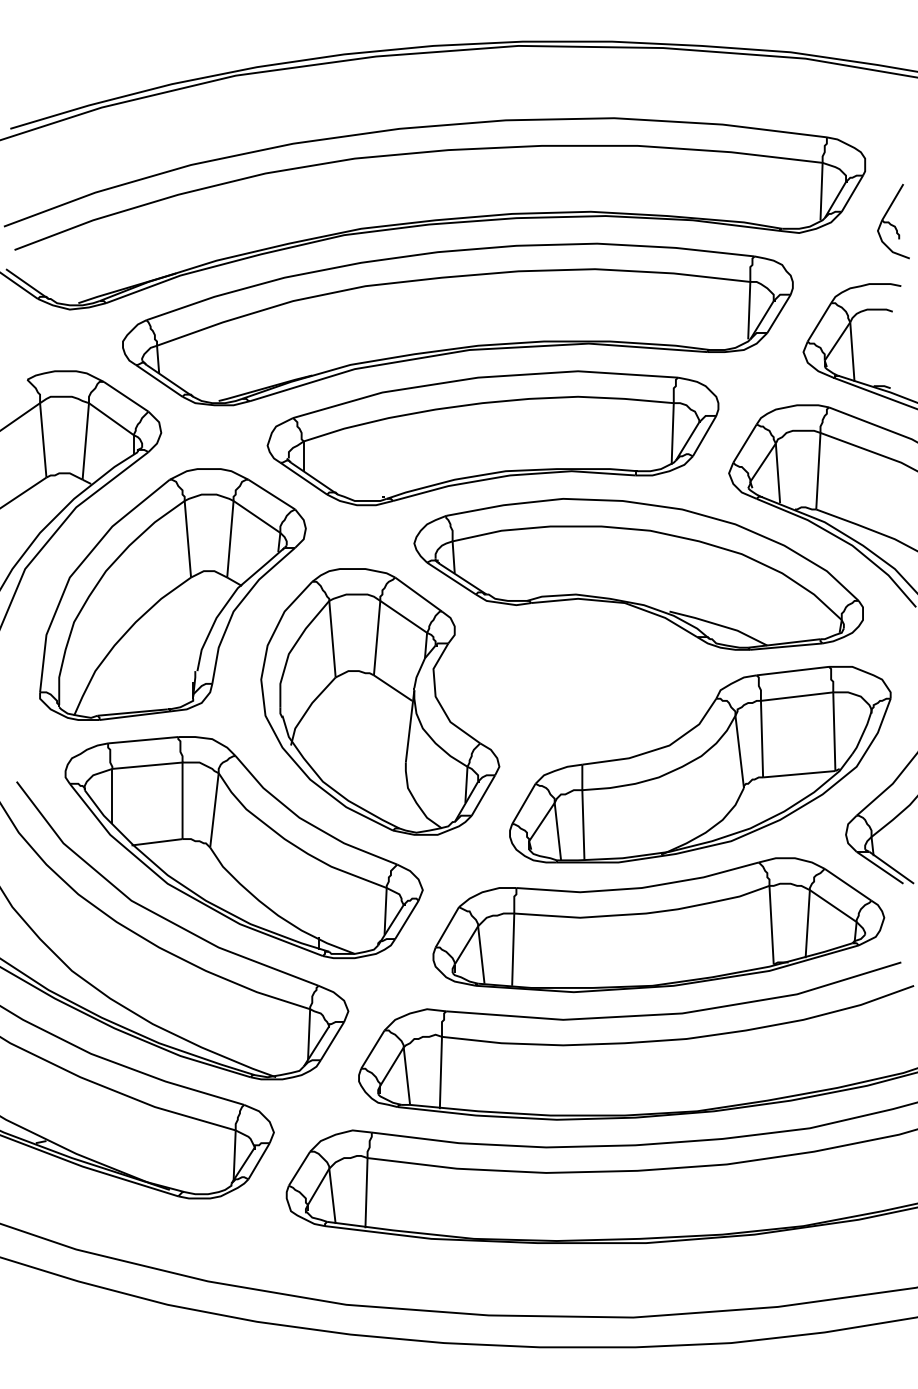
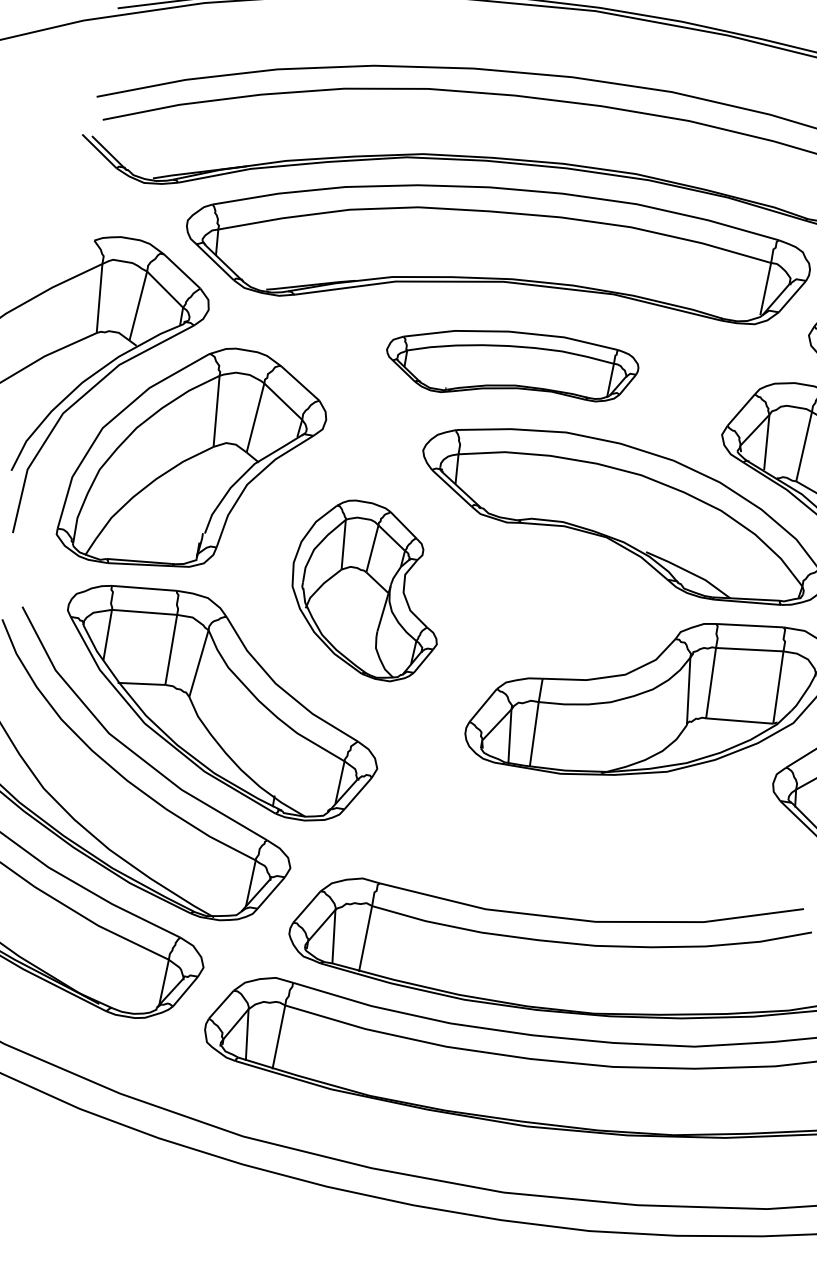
part: (492, 438) -> (510, 366), size x0.6
part: (380, 701) -> (367, 589), size x0.7
part: (658, 925) -> (587, 837), removed

